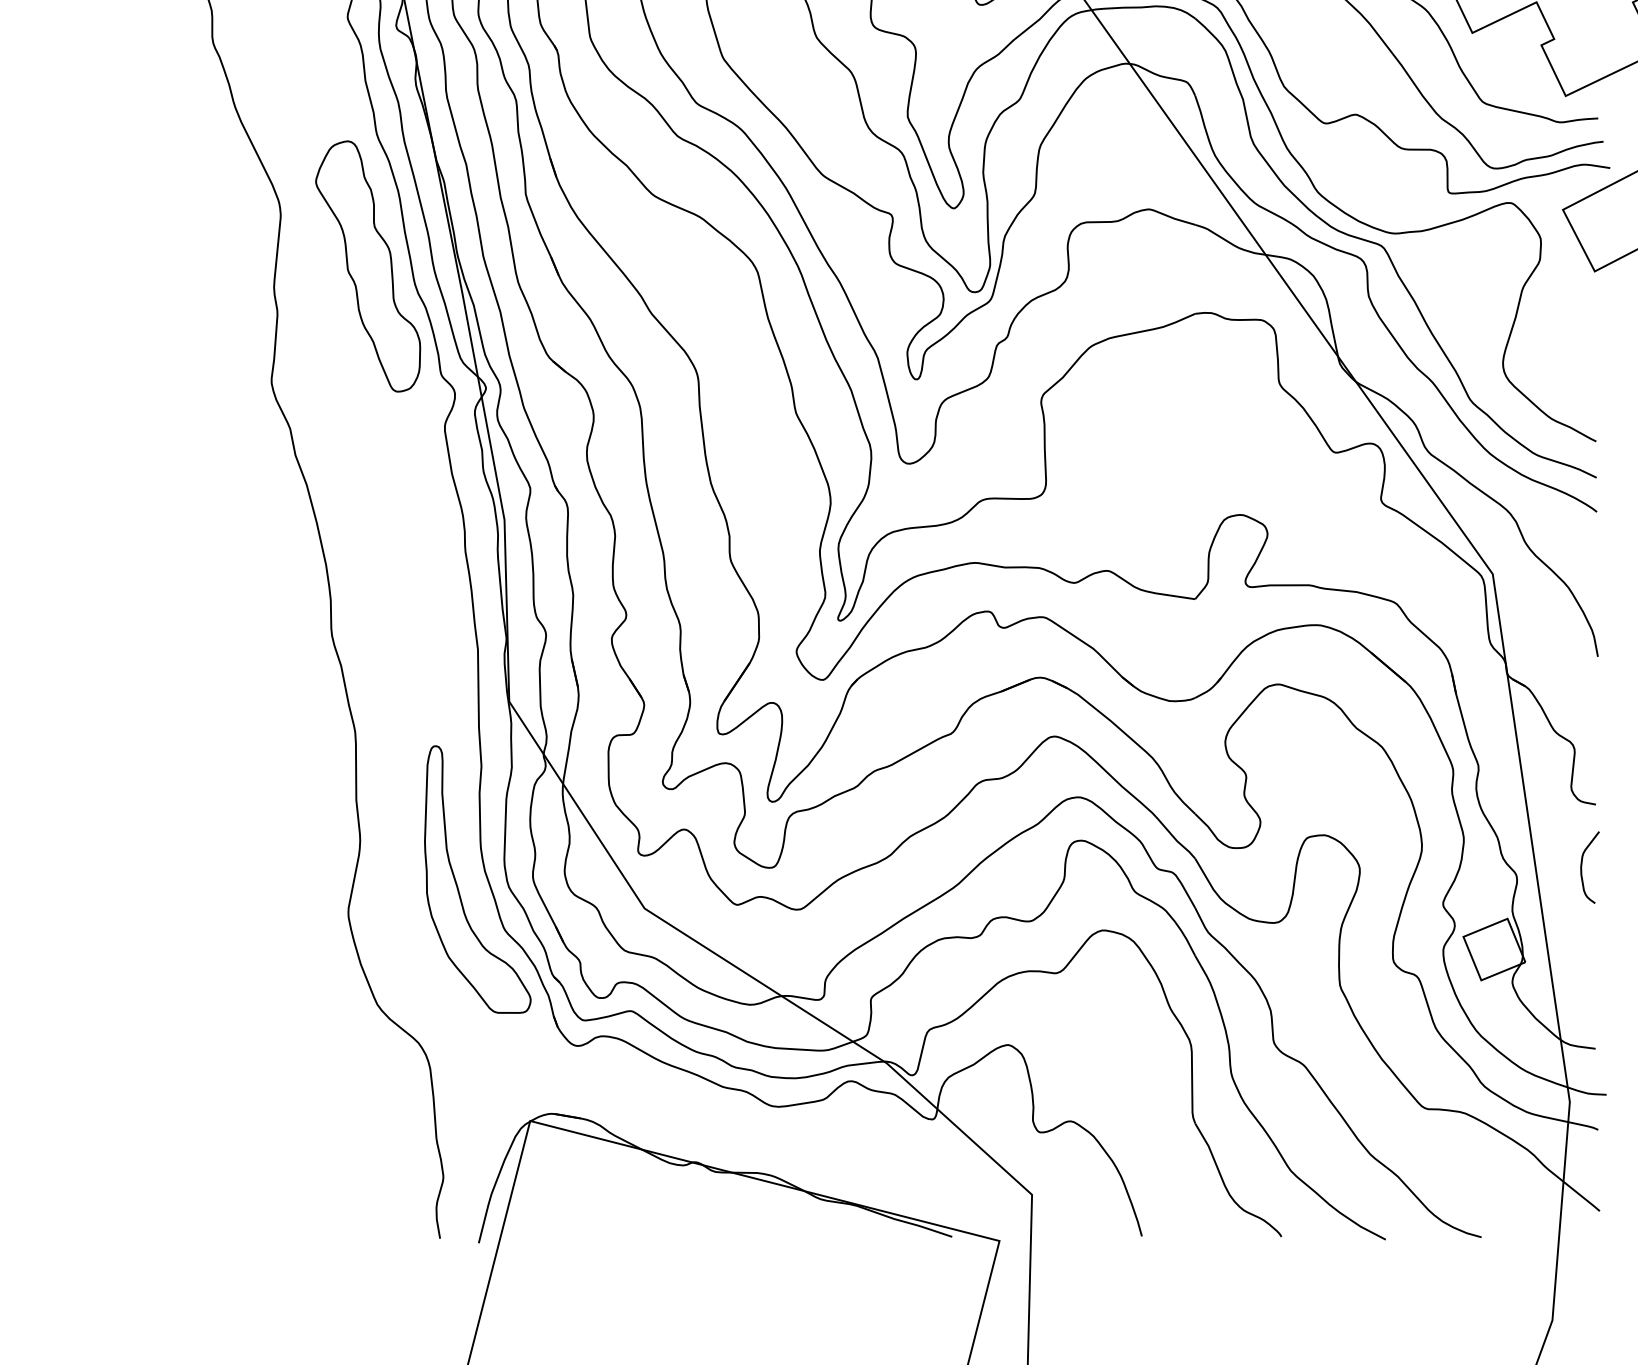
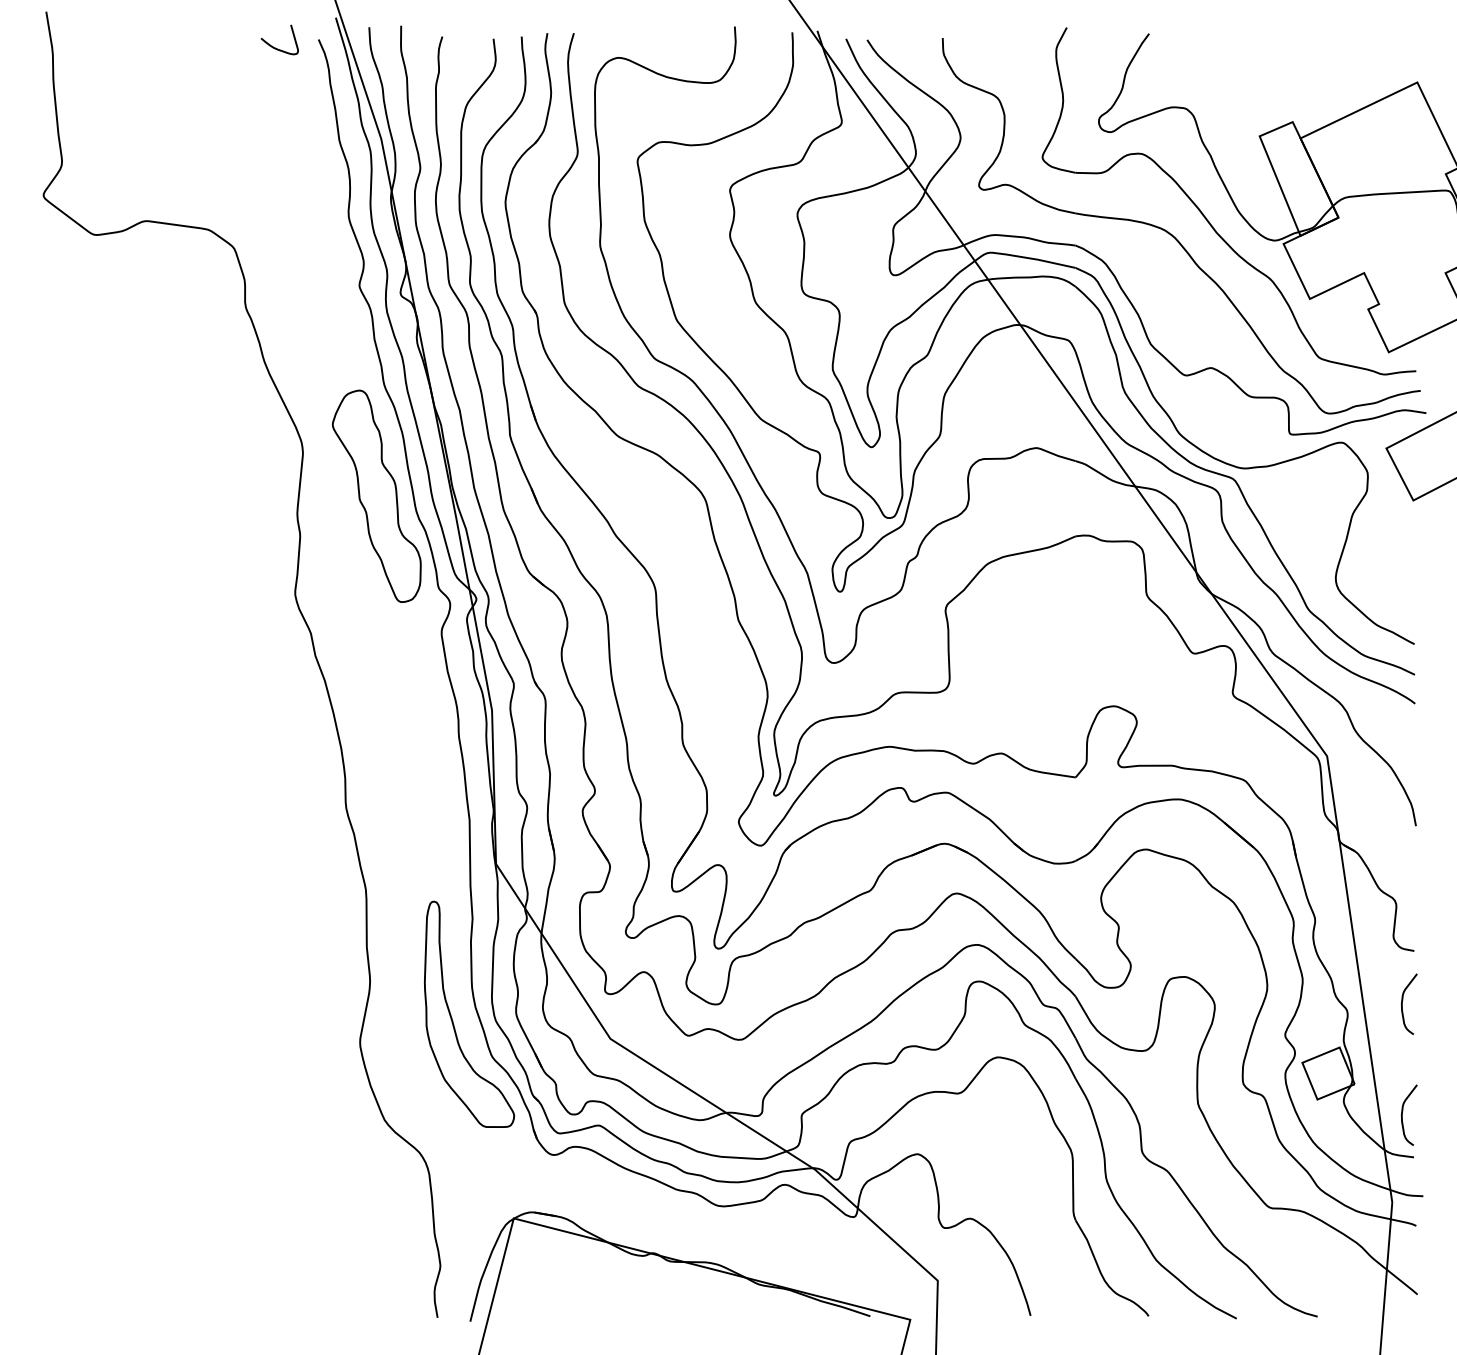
curve: (1583, 994) -> (1403, 1111), added

